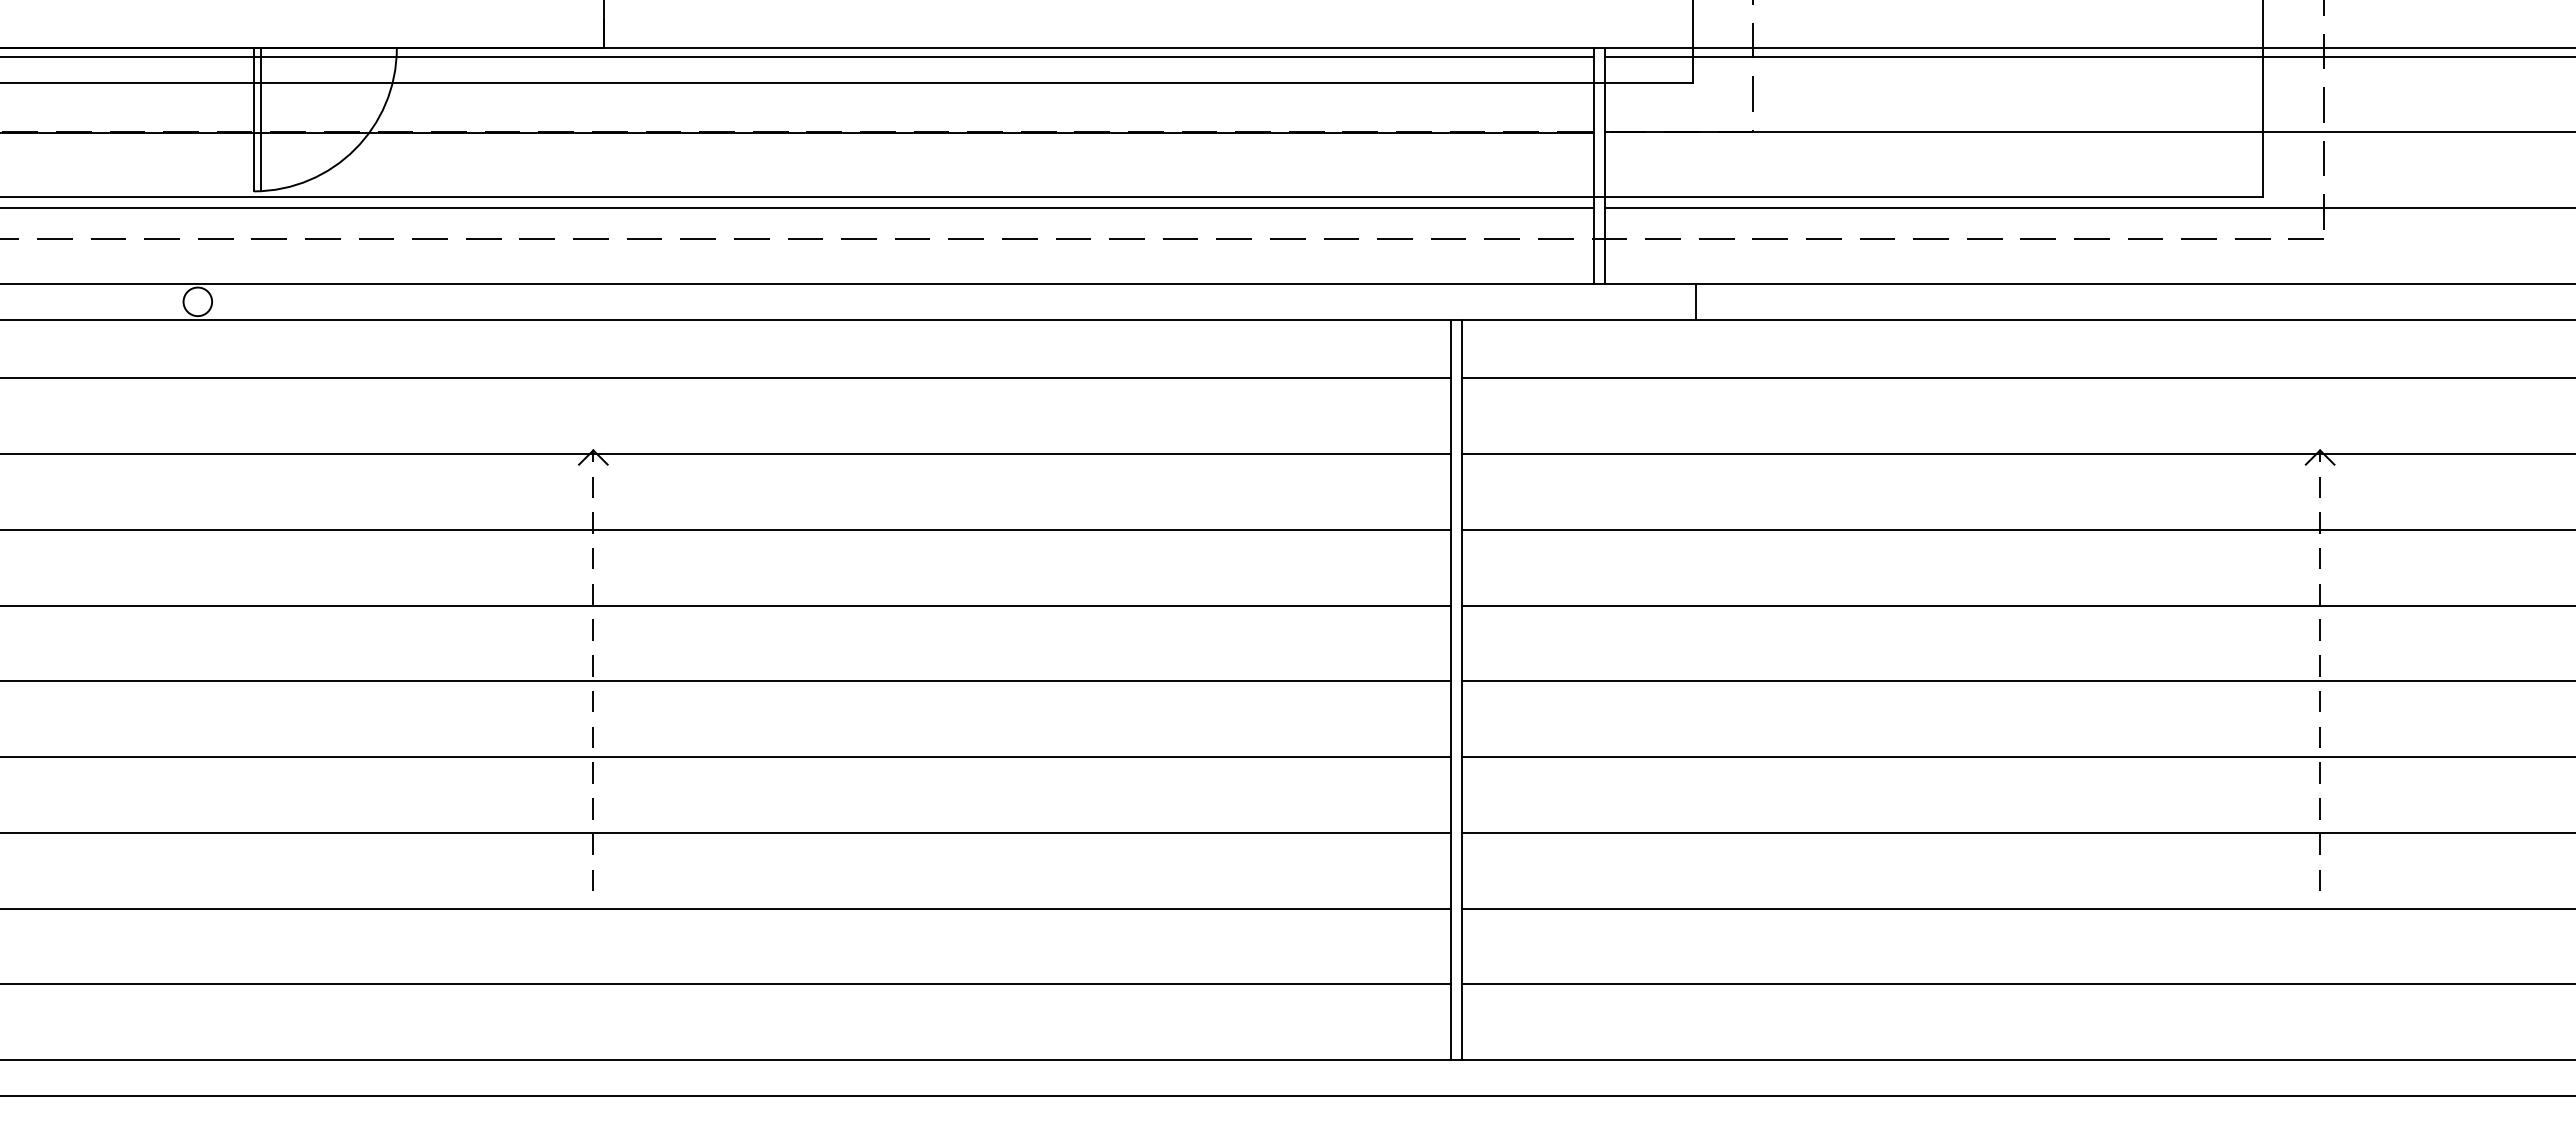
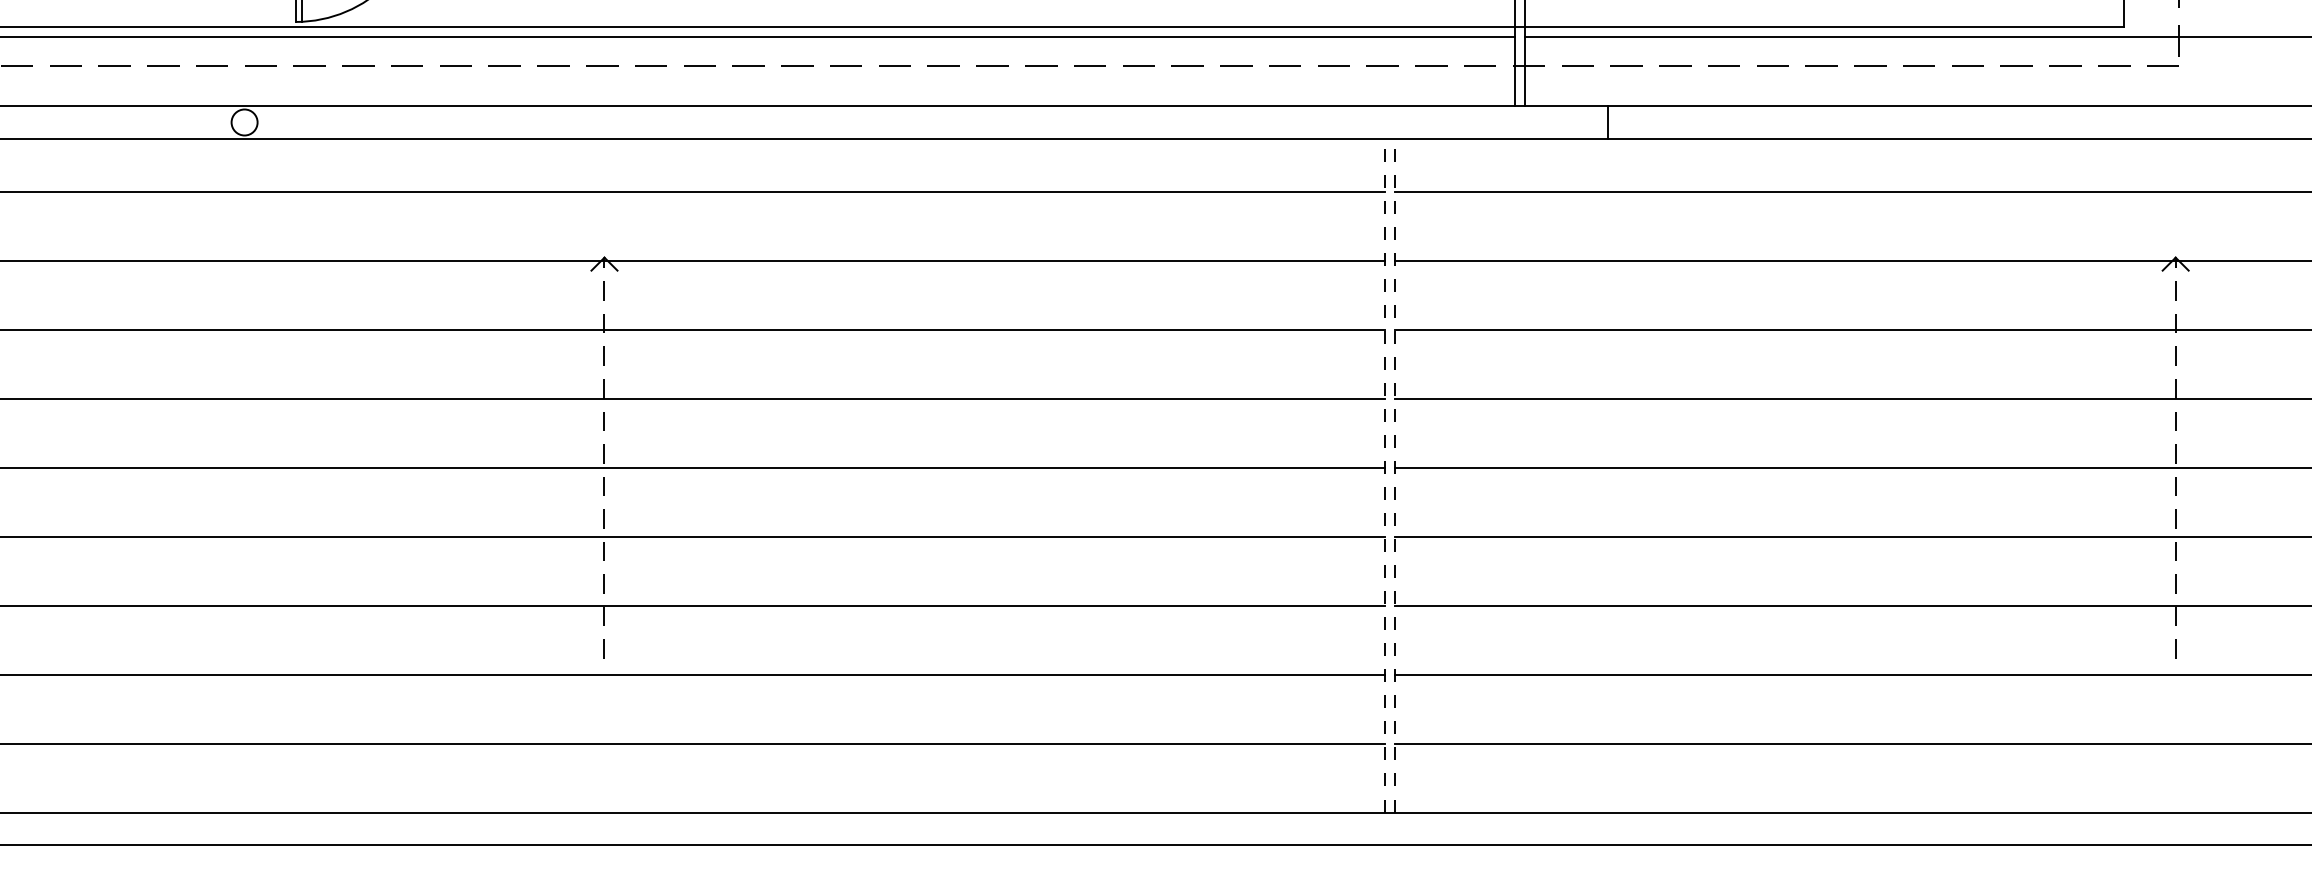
line: (1451, 689) -> (1385, 475), solid -> dashed
line: (1462, 689) -> (1395, 475), solid -> dashed

